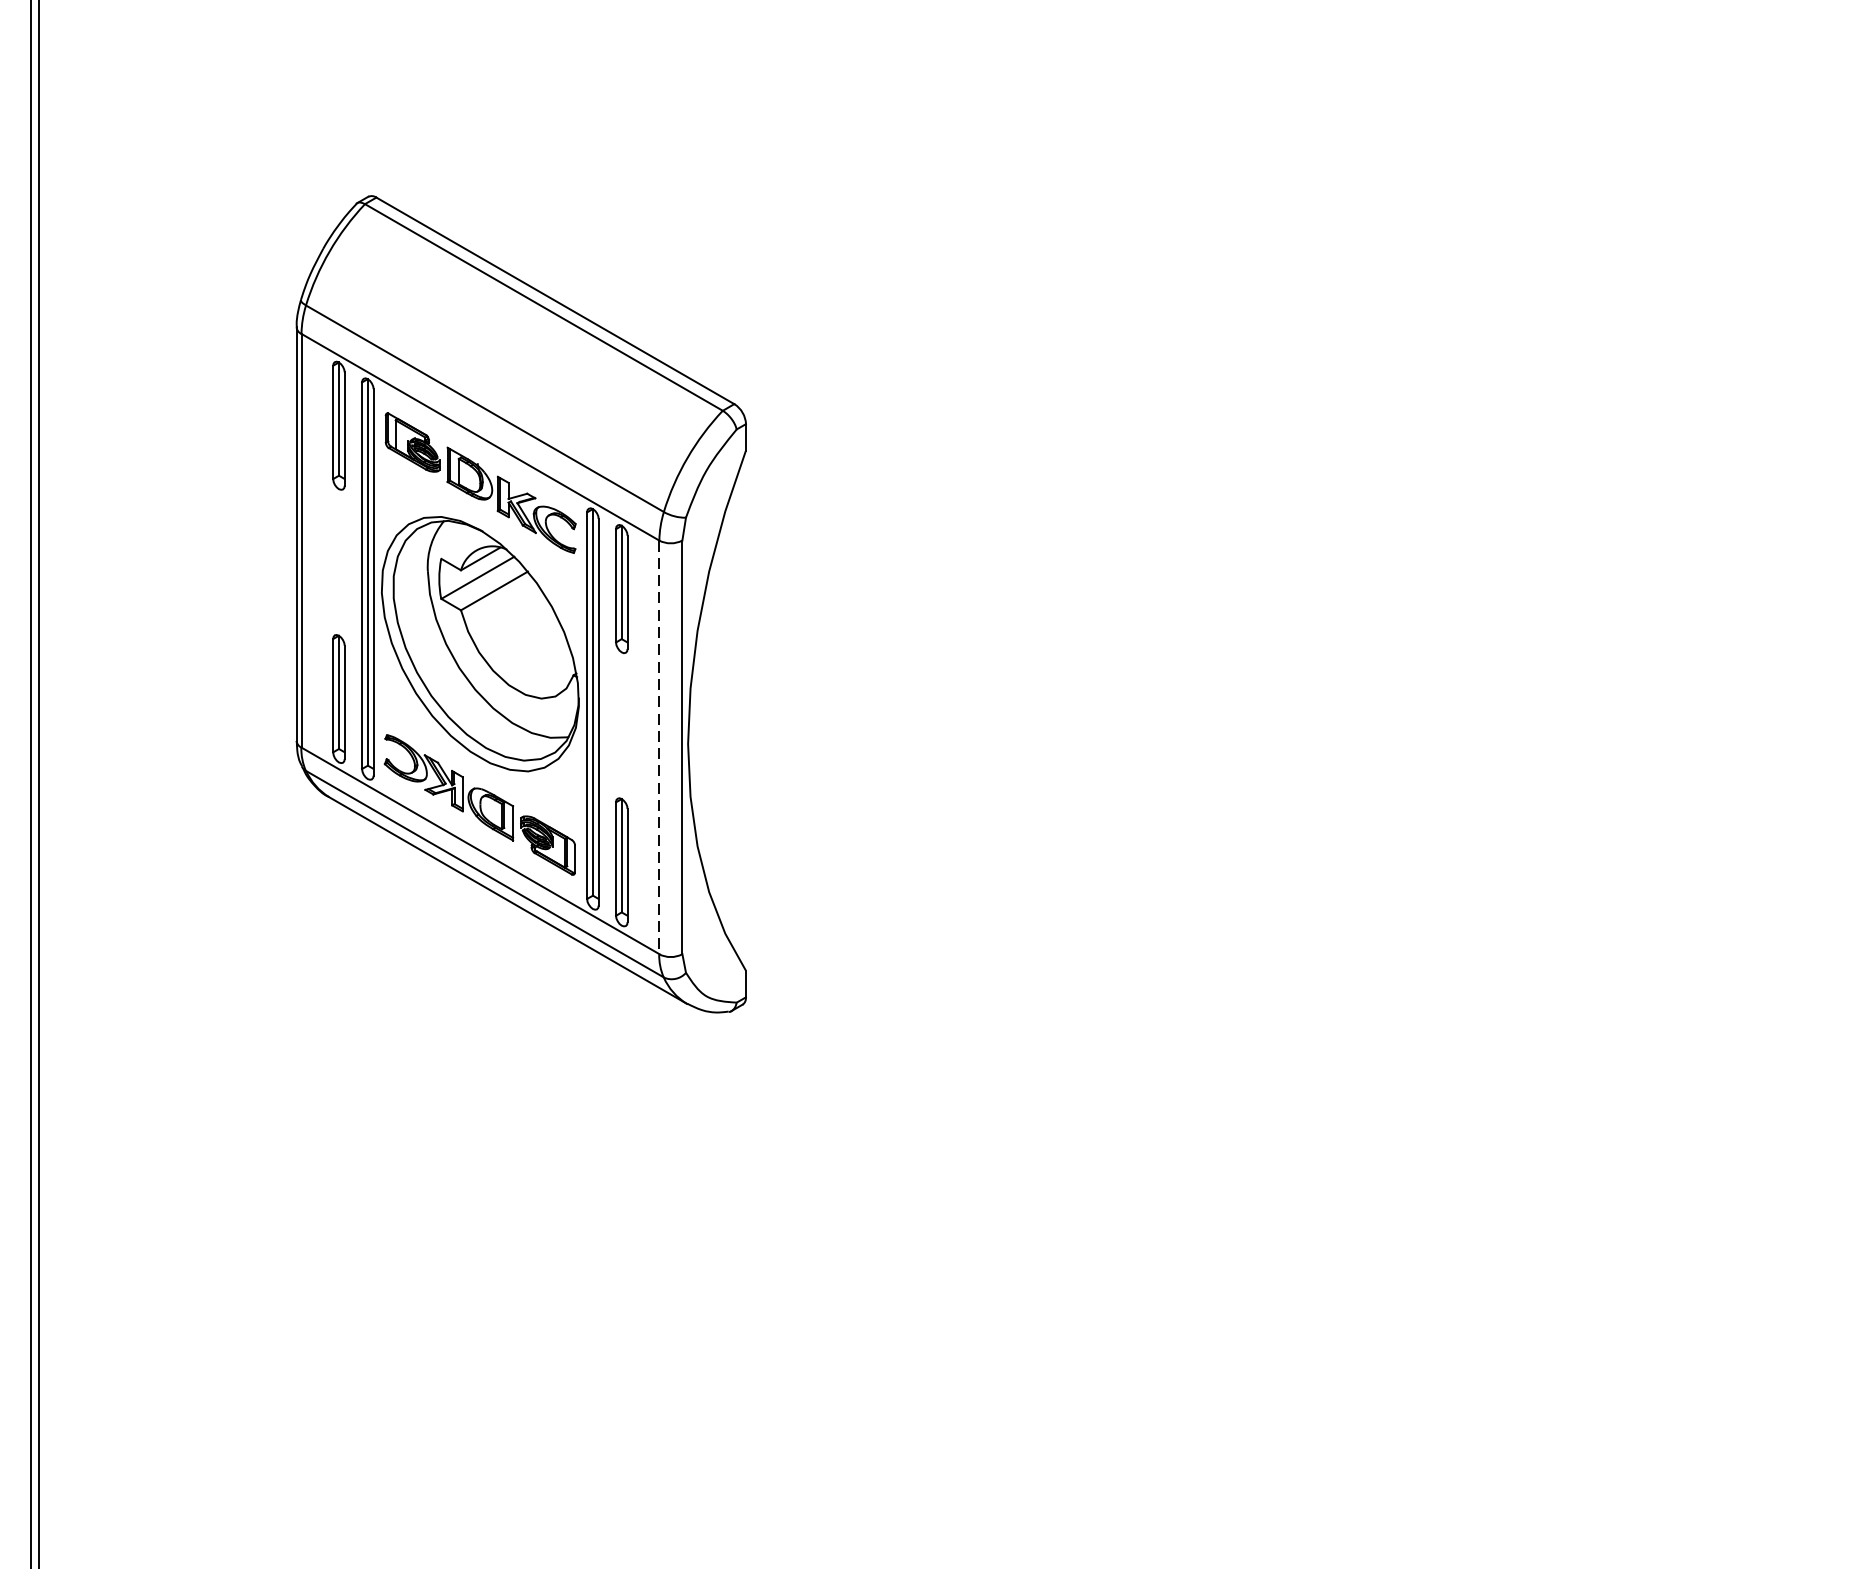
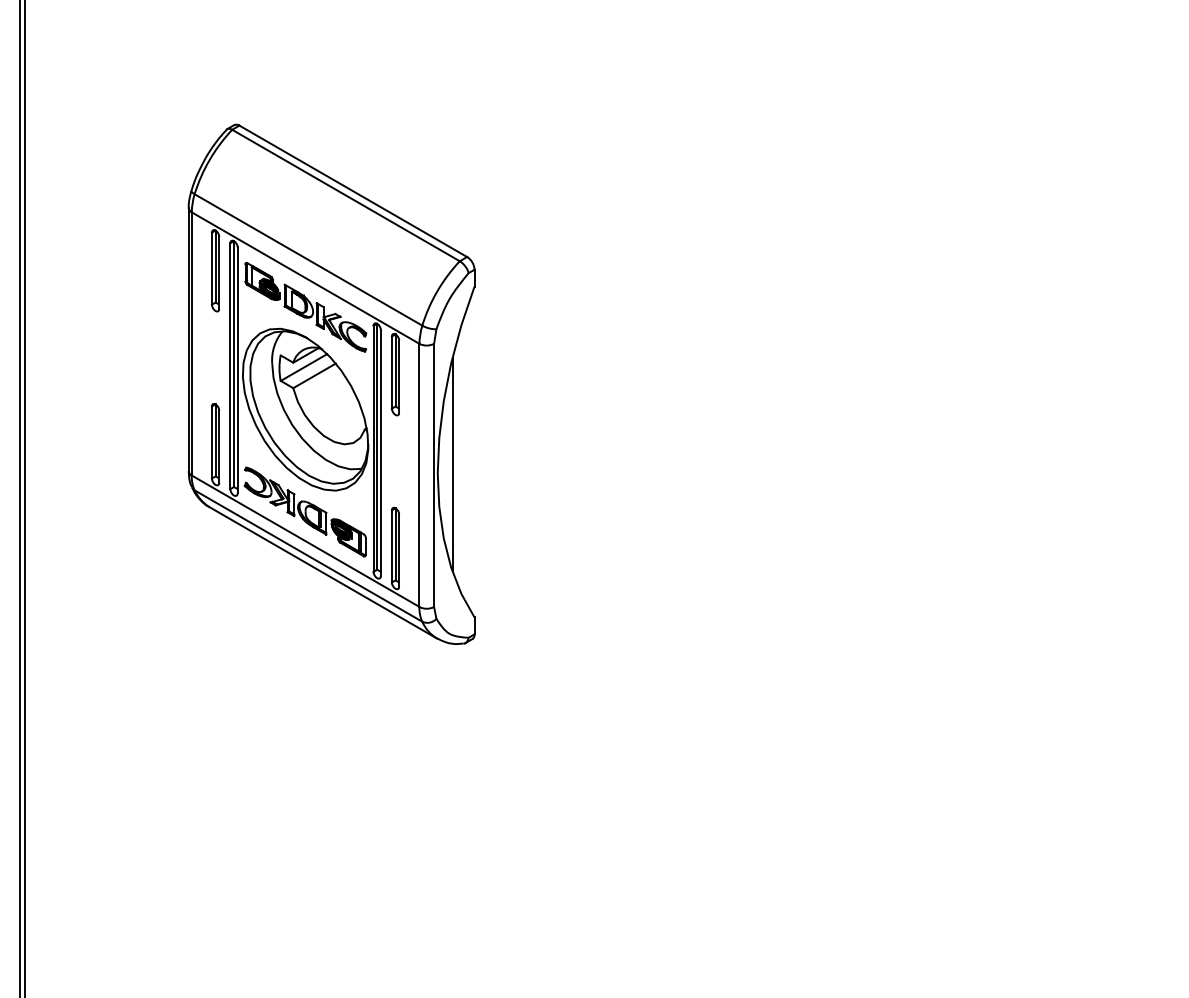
line: (711, 730) -> (452, 464), added
line: (659, 747) -> (419, 475), dashed -> solid

